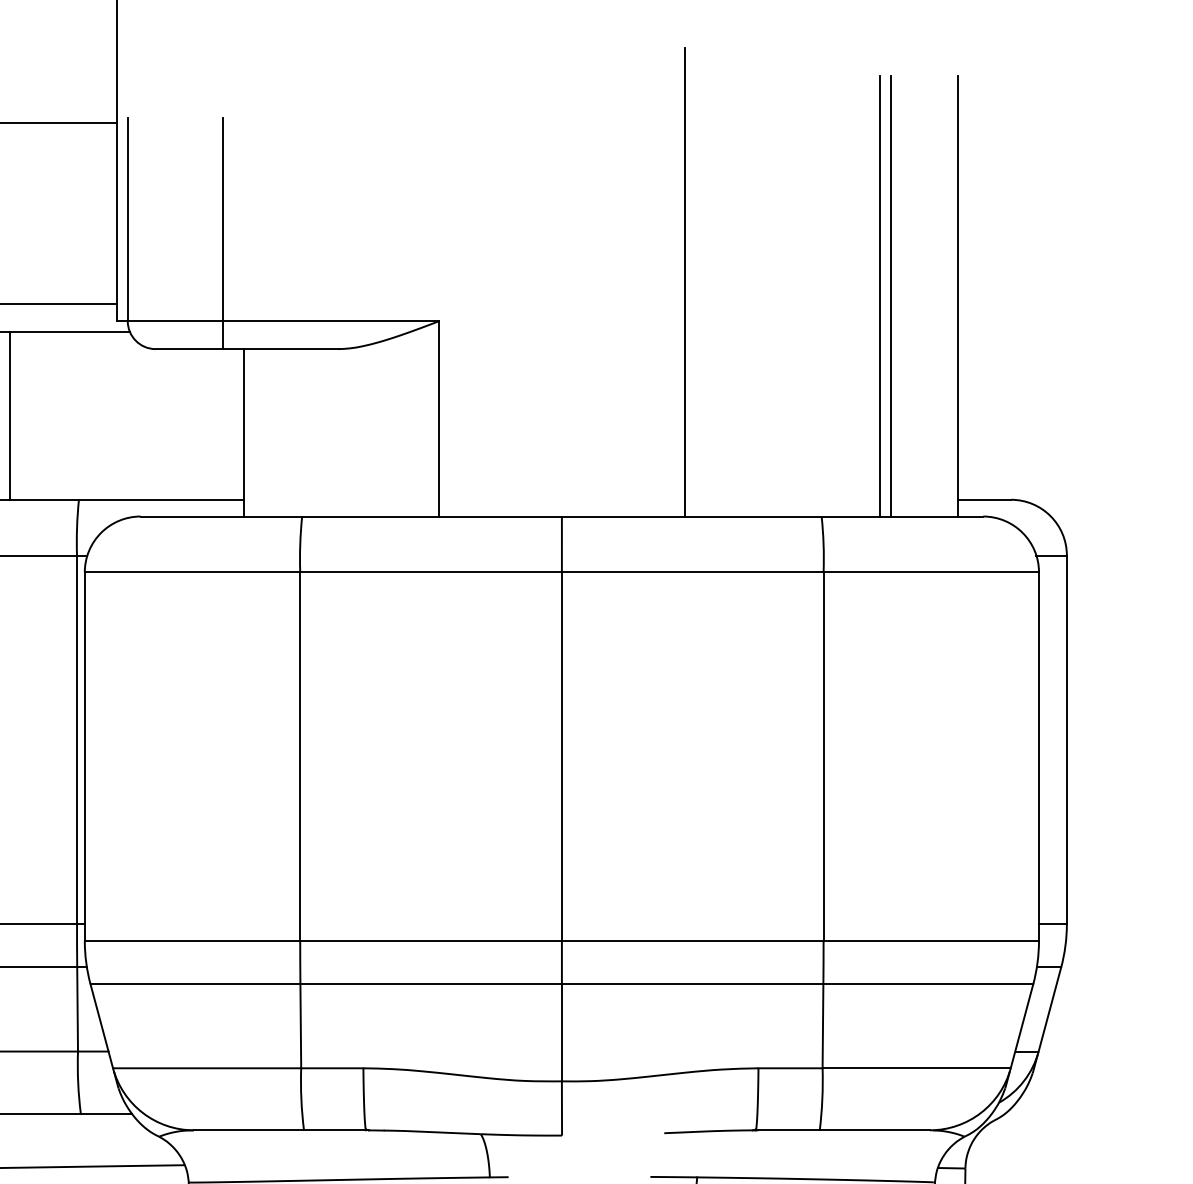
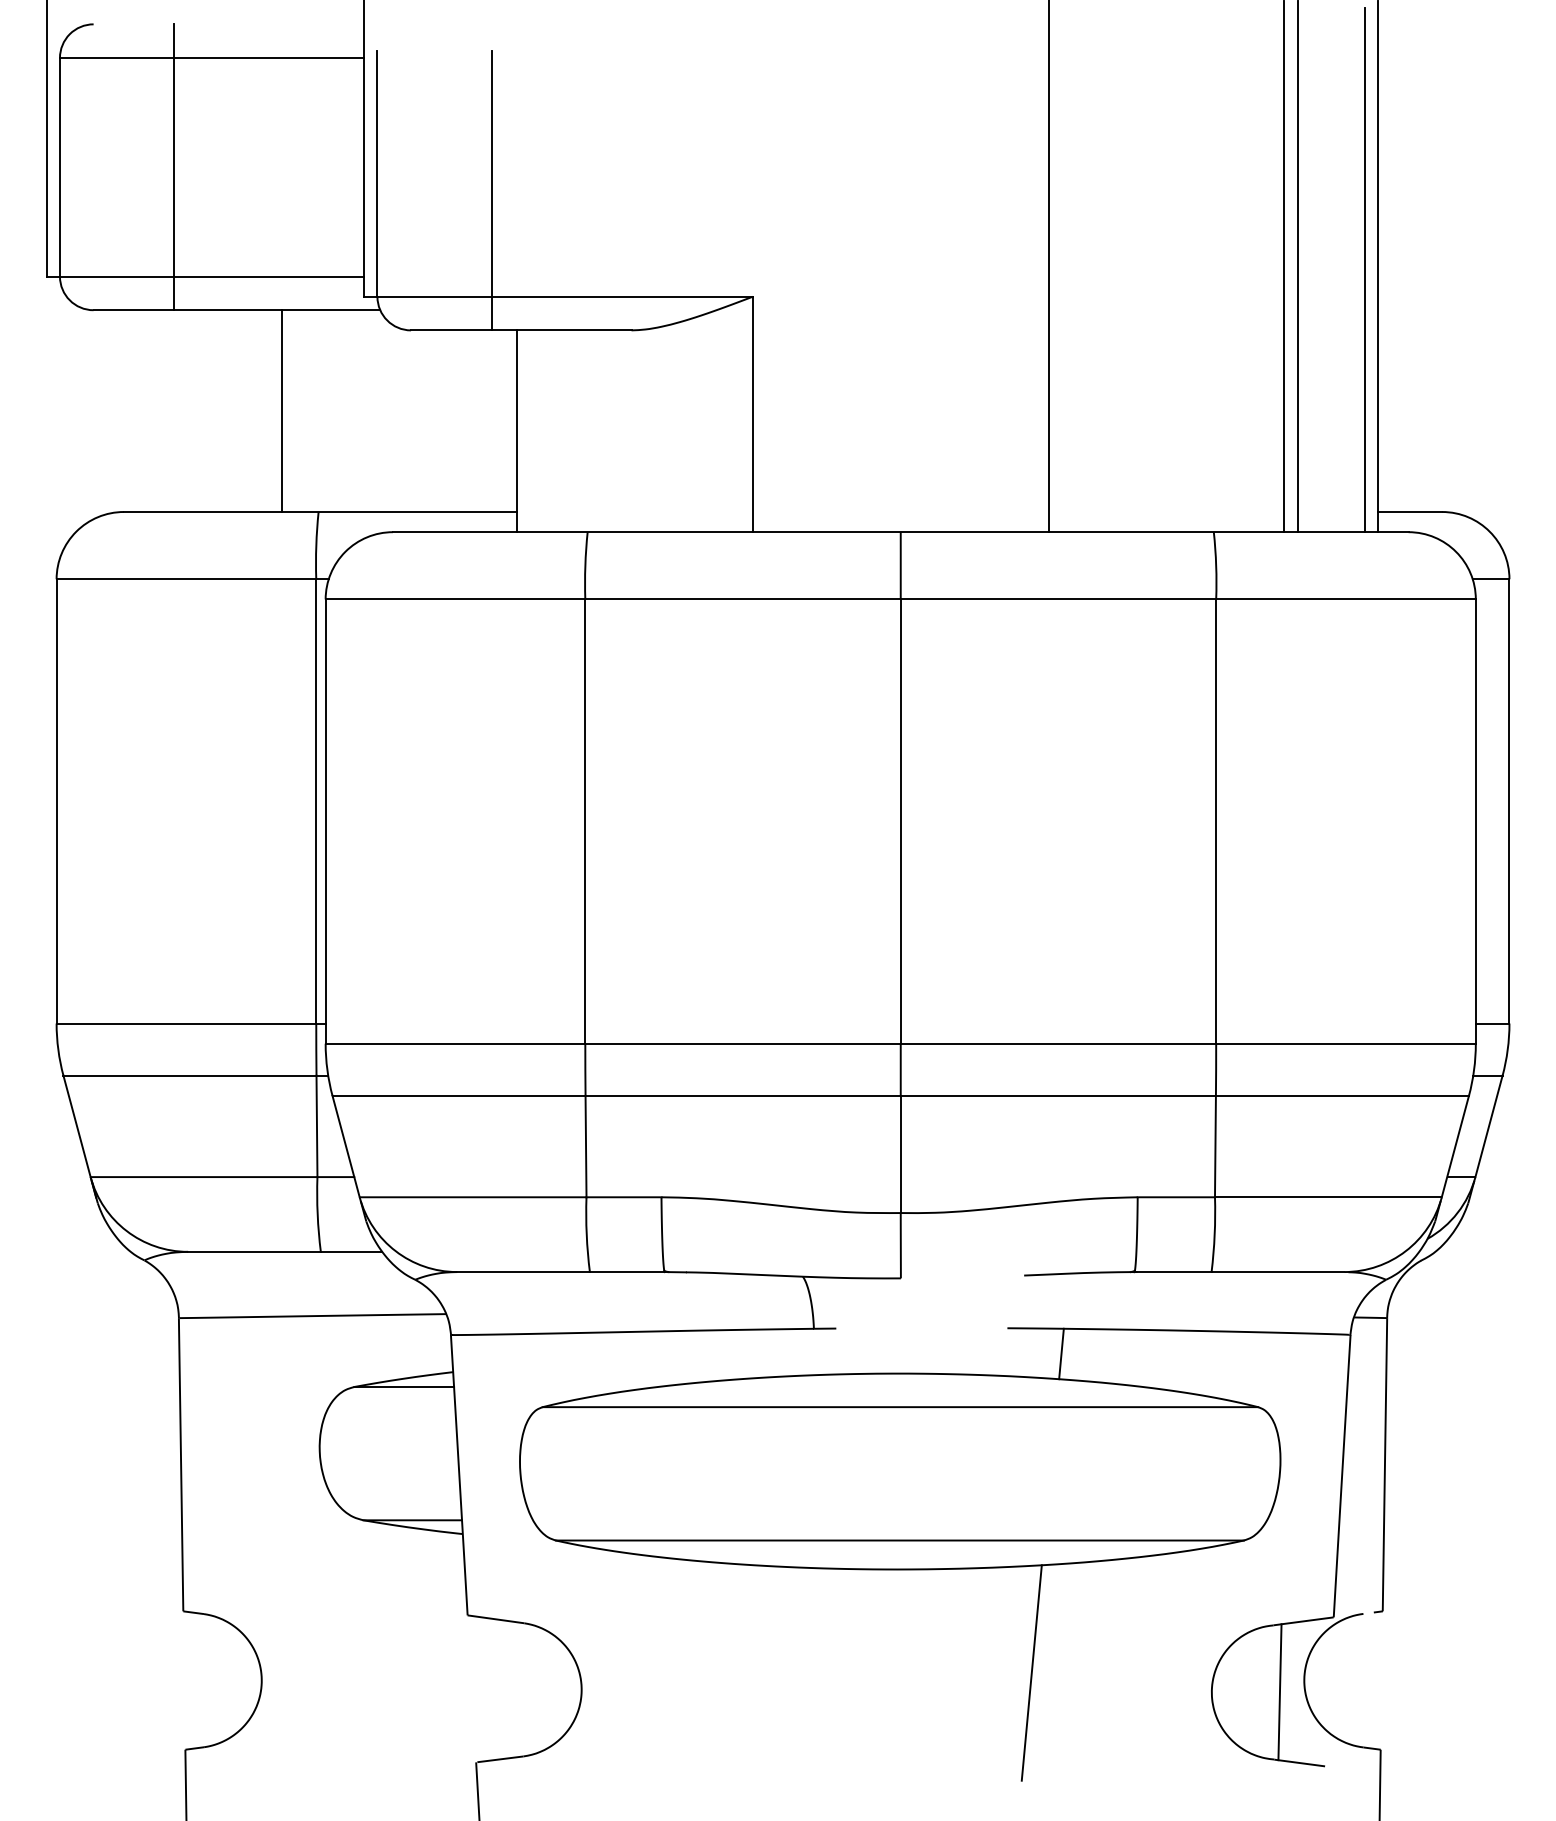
line: (946, 298) -> (1364, 269), added
line: (9, 416) -> (281, 411), moved

